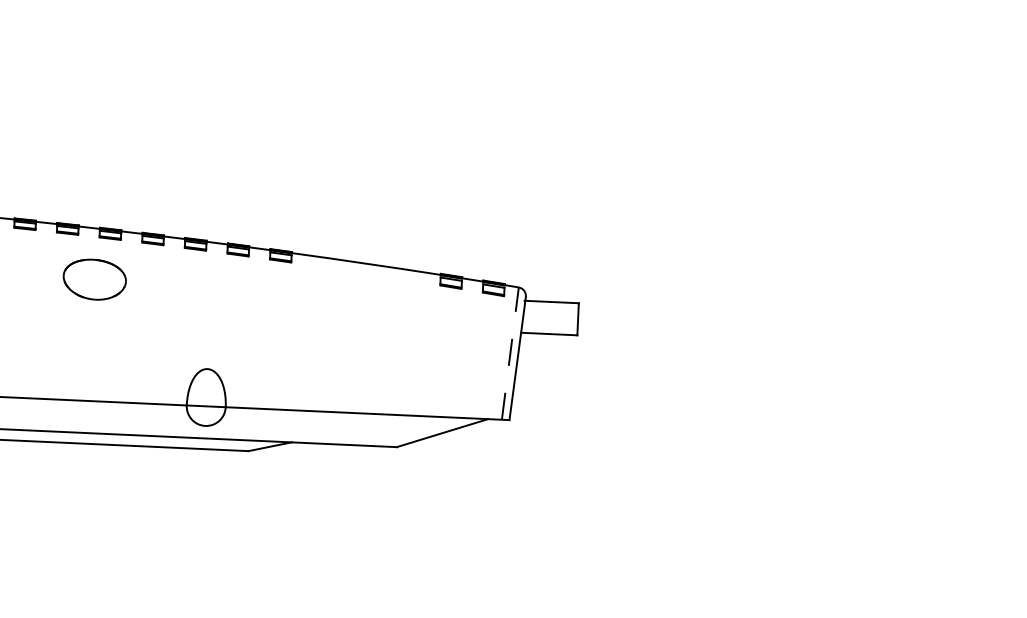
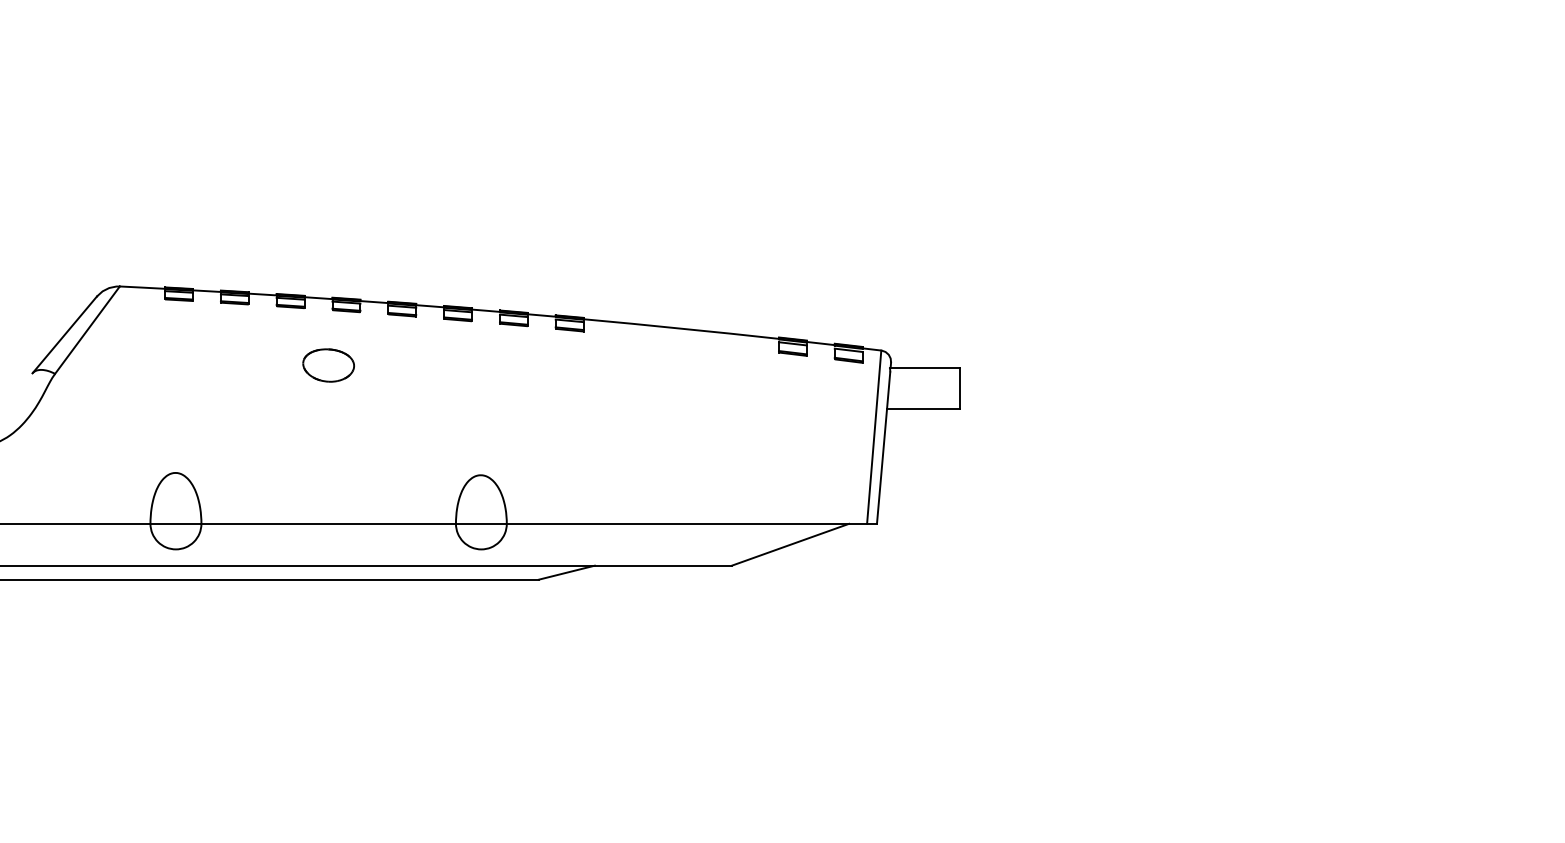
part: (94, 279) -> (328, 365), size x0.62
line: (510, 353) -> (874, 437), dashed -> solid

